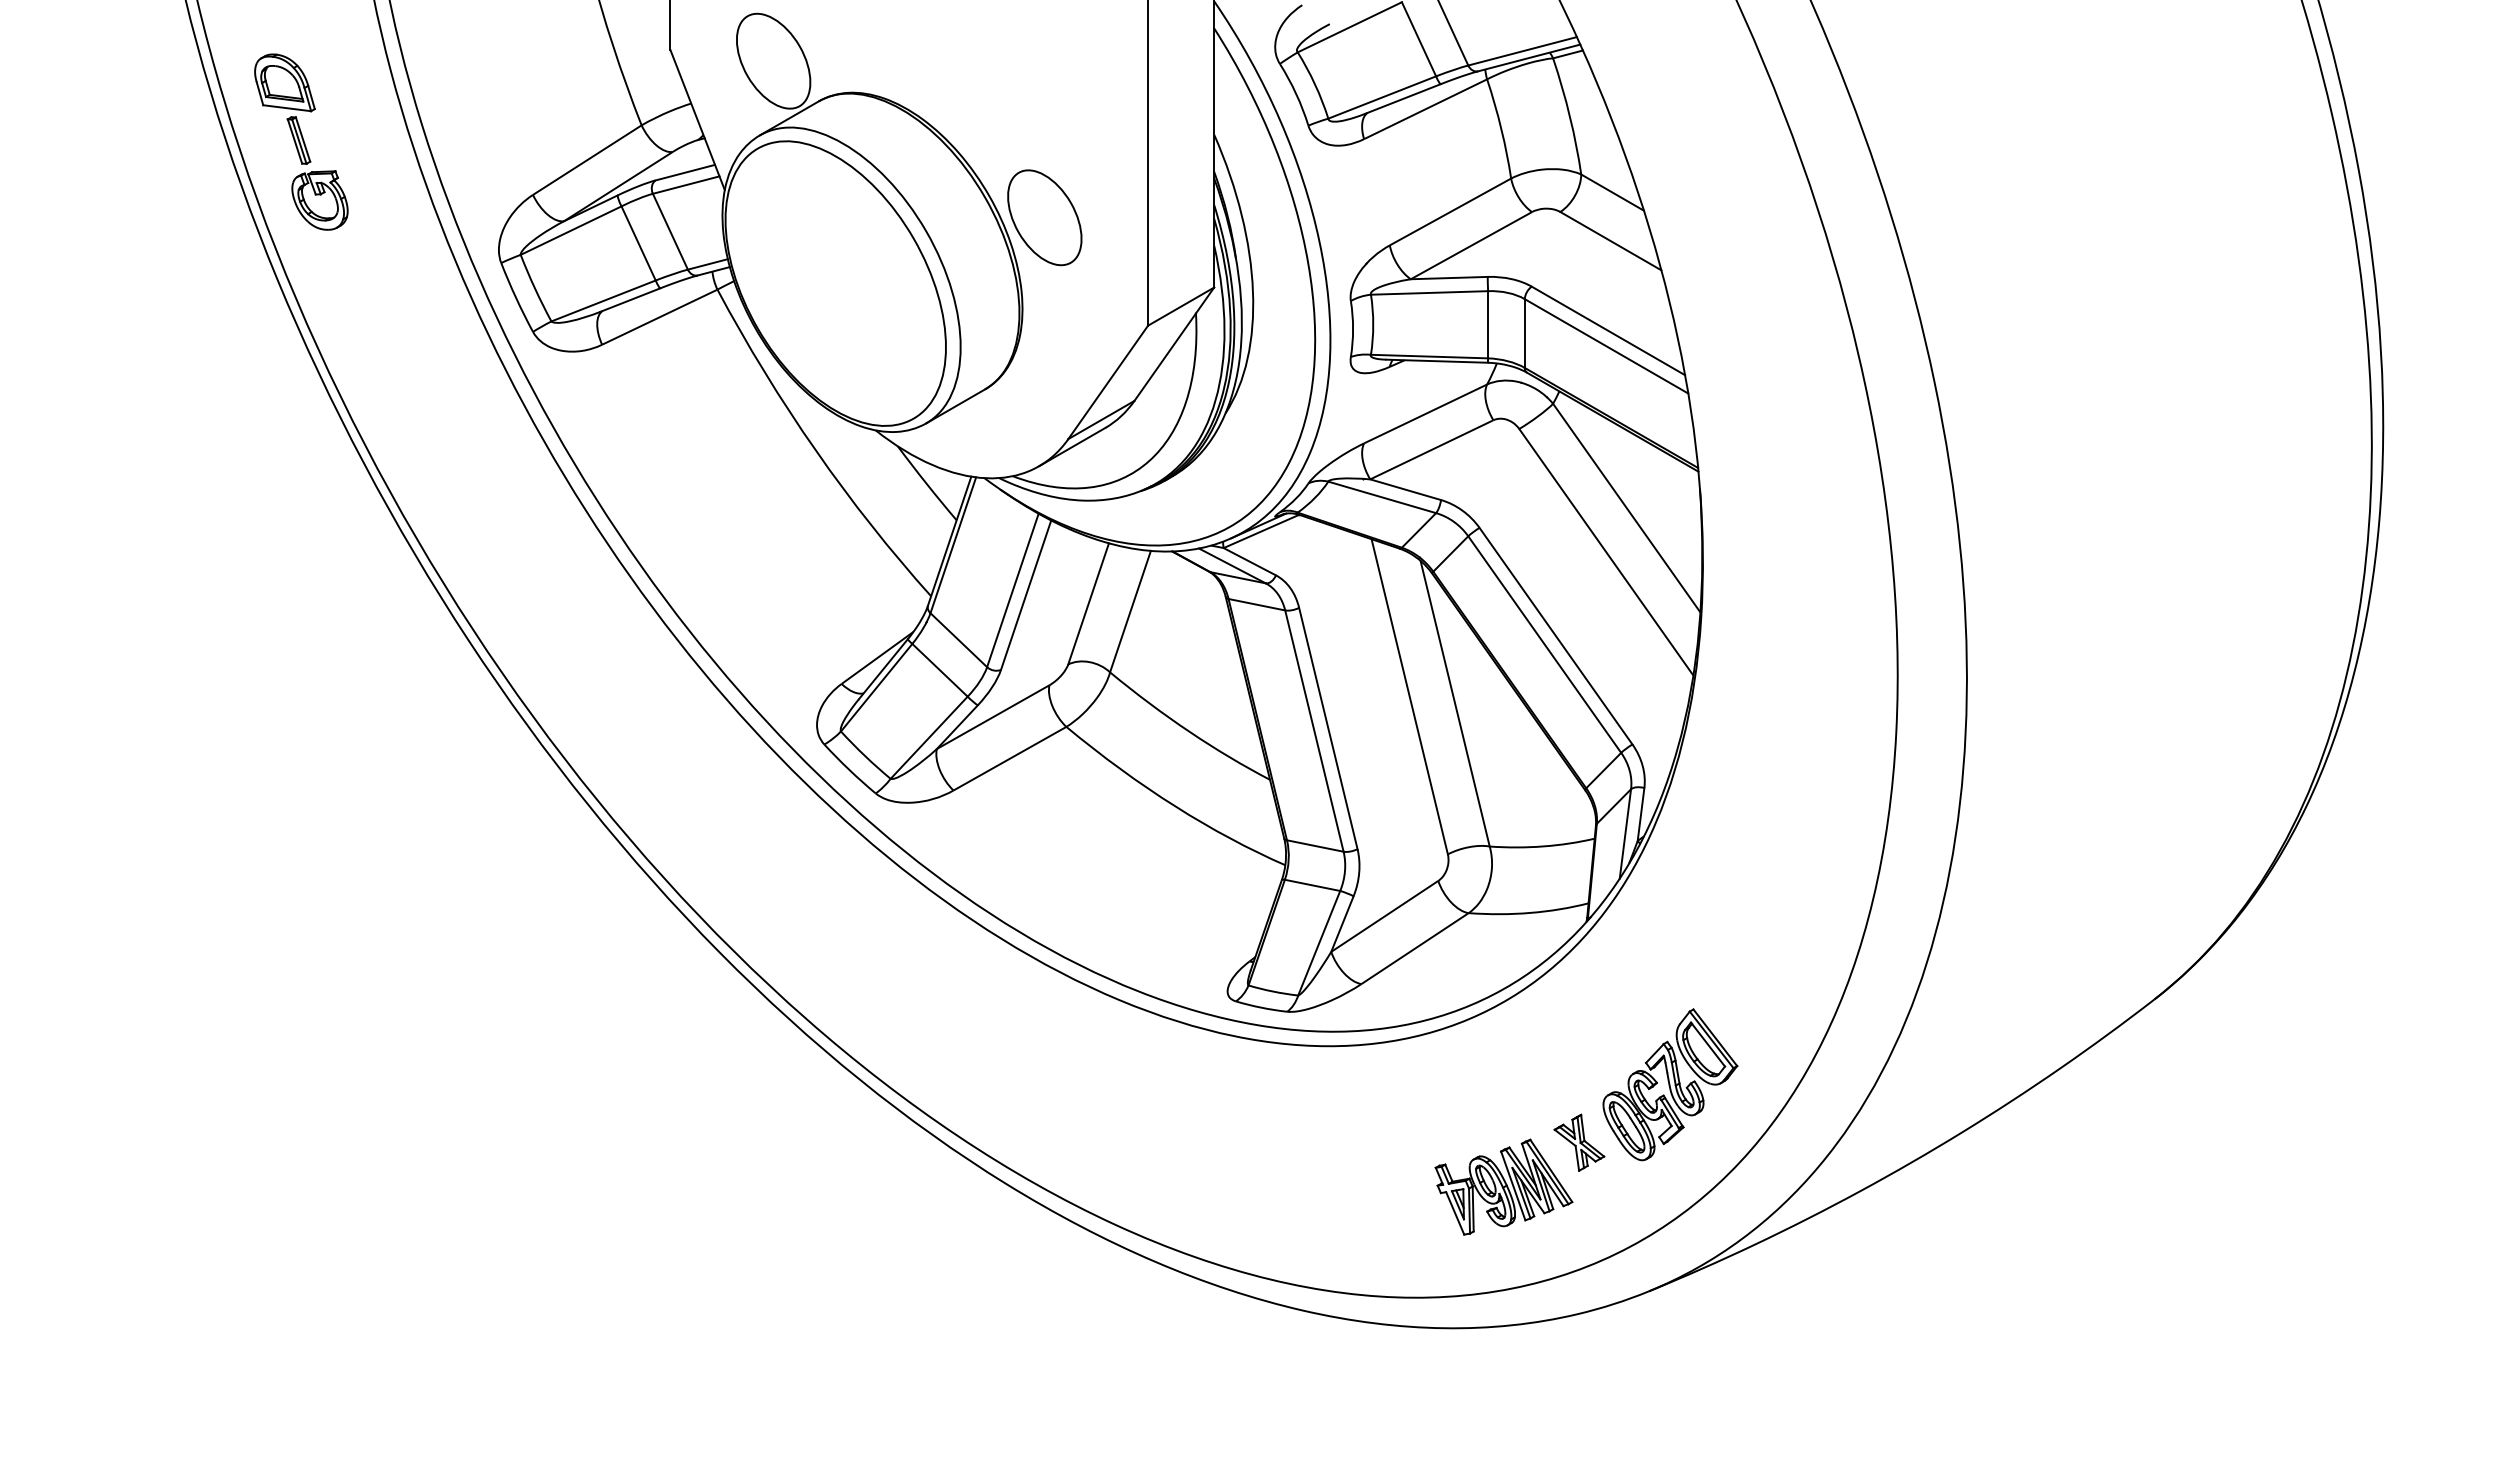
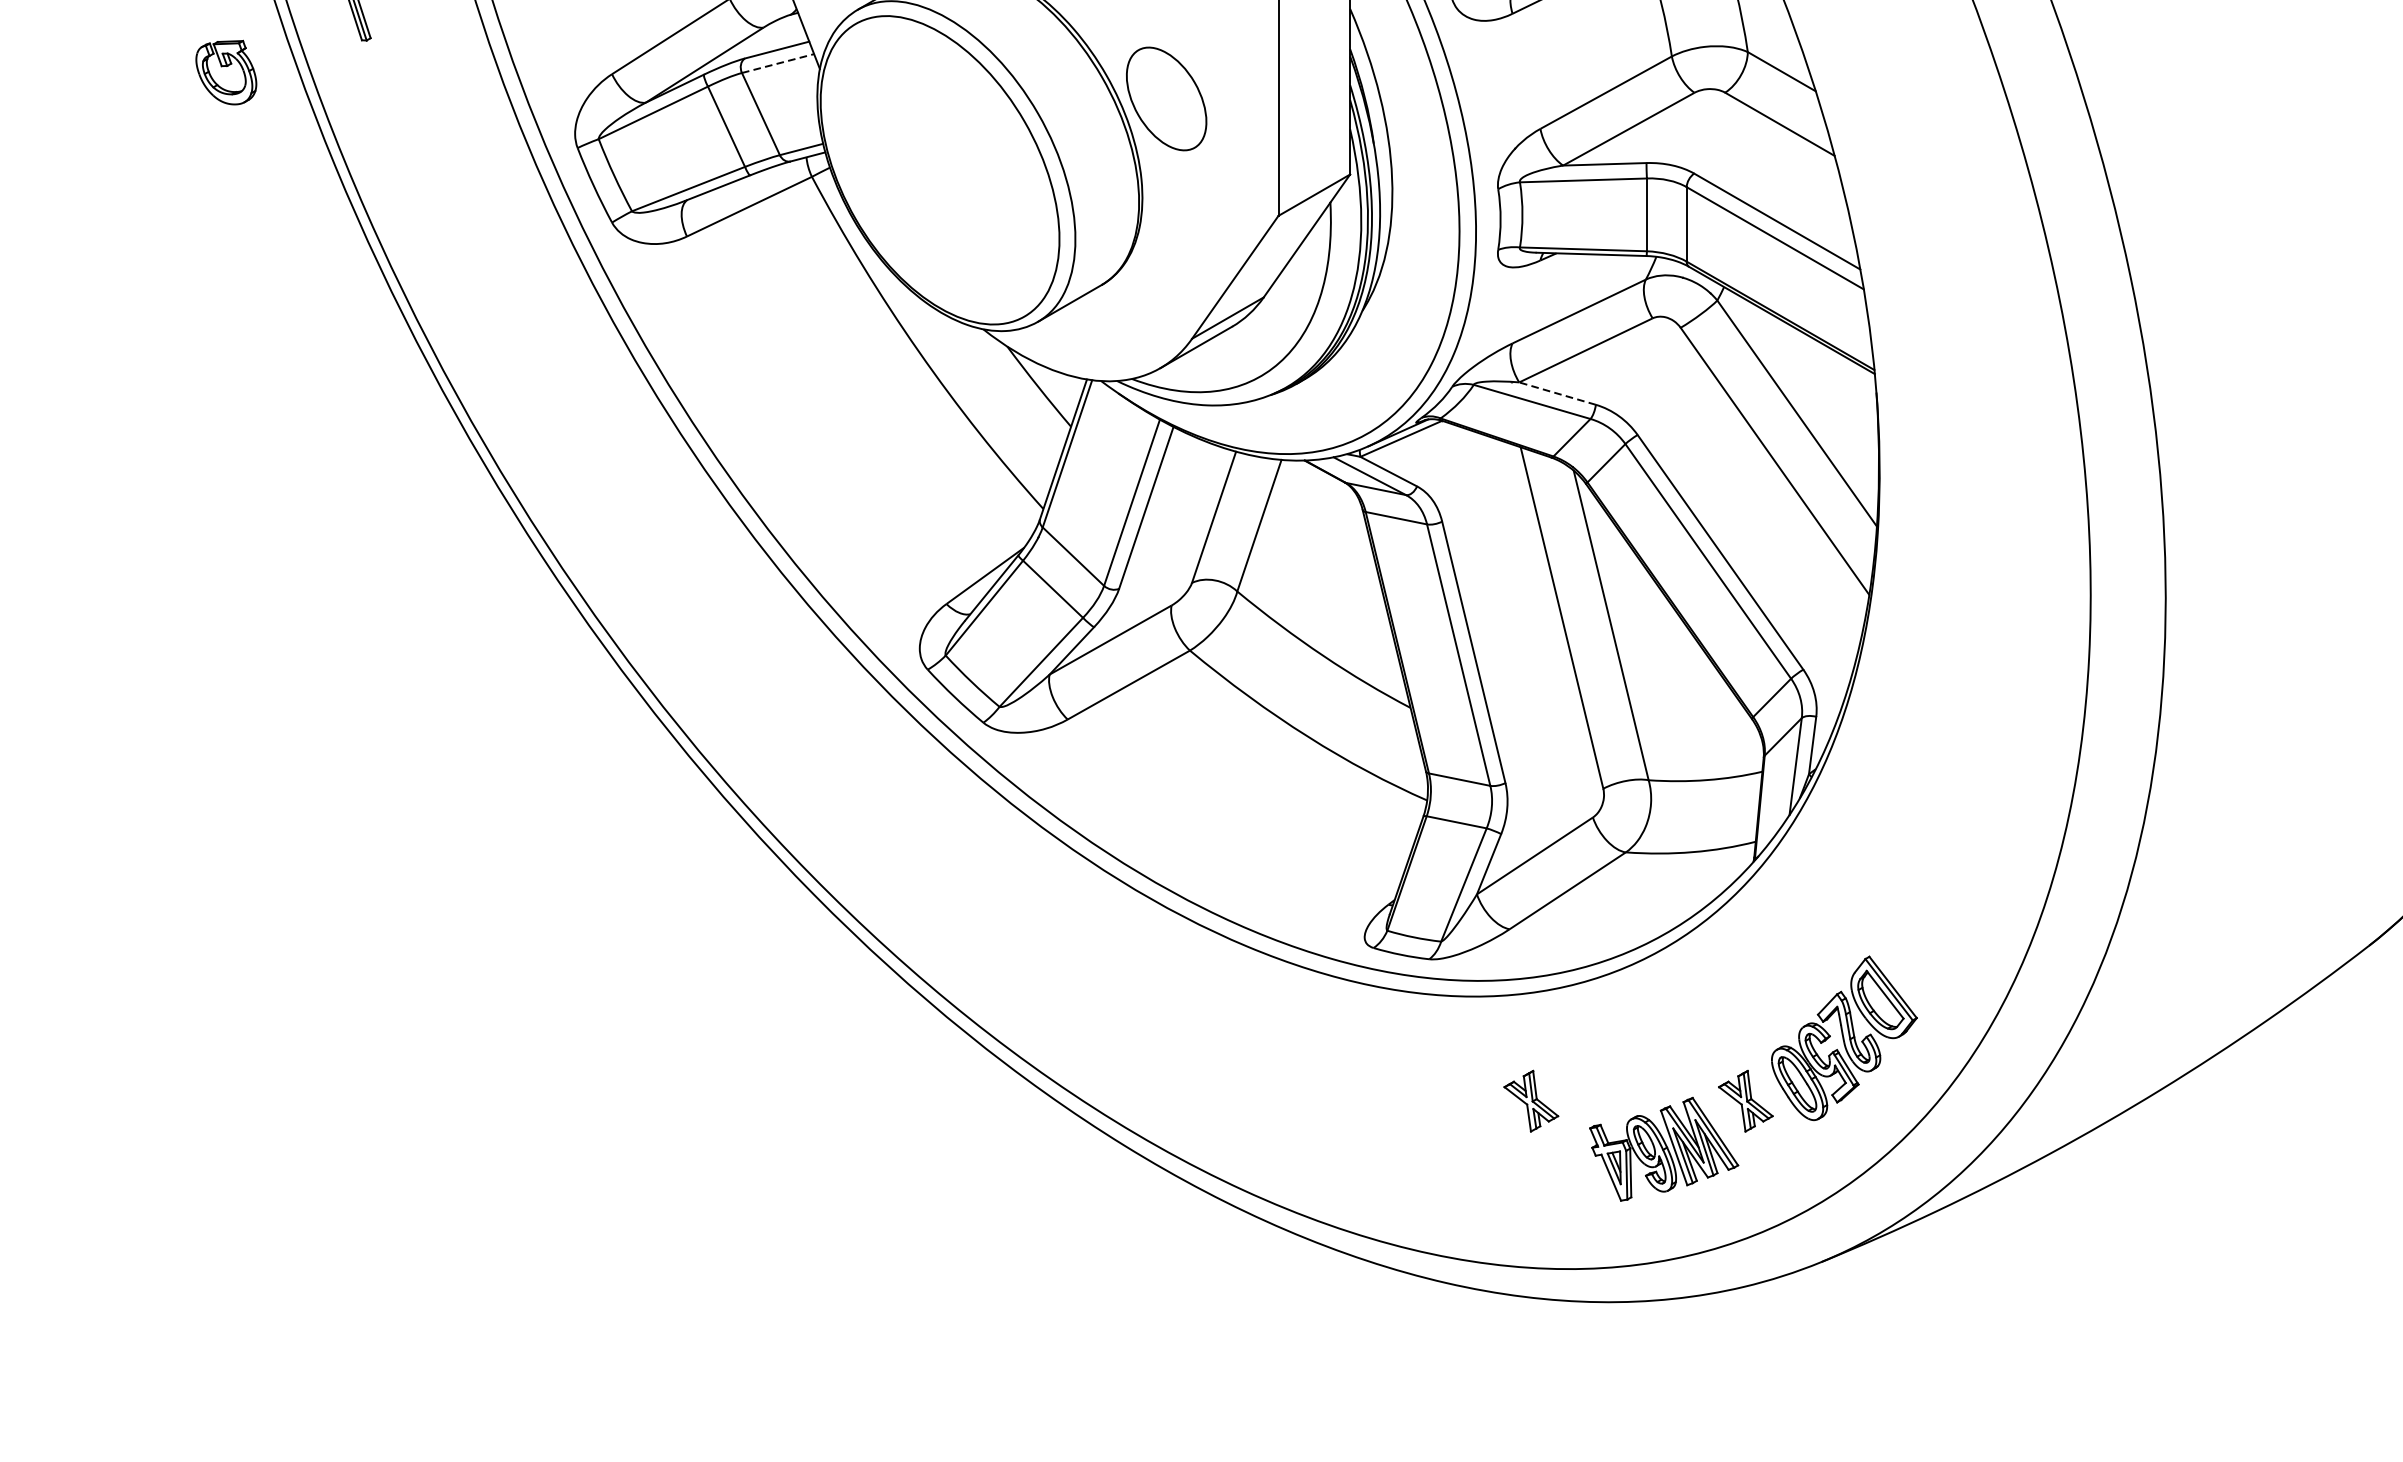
line: (686, 184) -> (778, 62), solid -> dashed
part: (319, 200) -> (225, 72), moved
line: (1405, 489) -> (1557, 393), solid -> dashed
part: (1381, 1142) -> (1531, 1100), added

